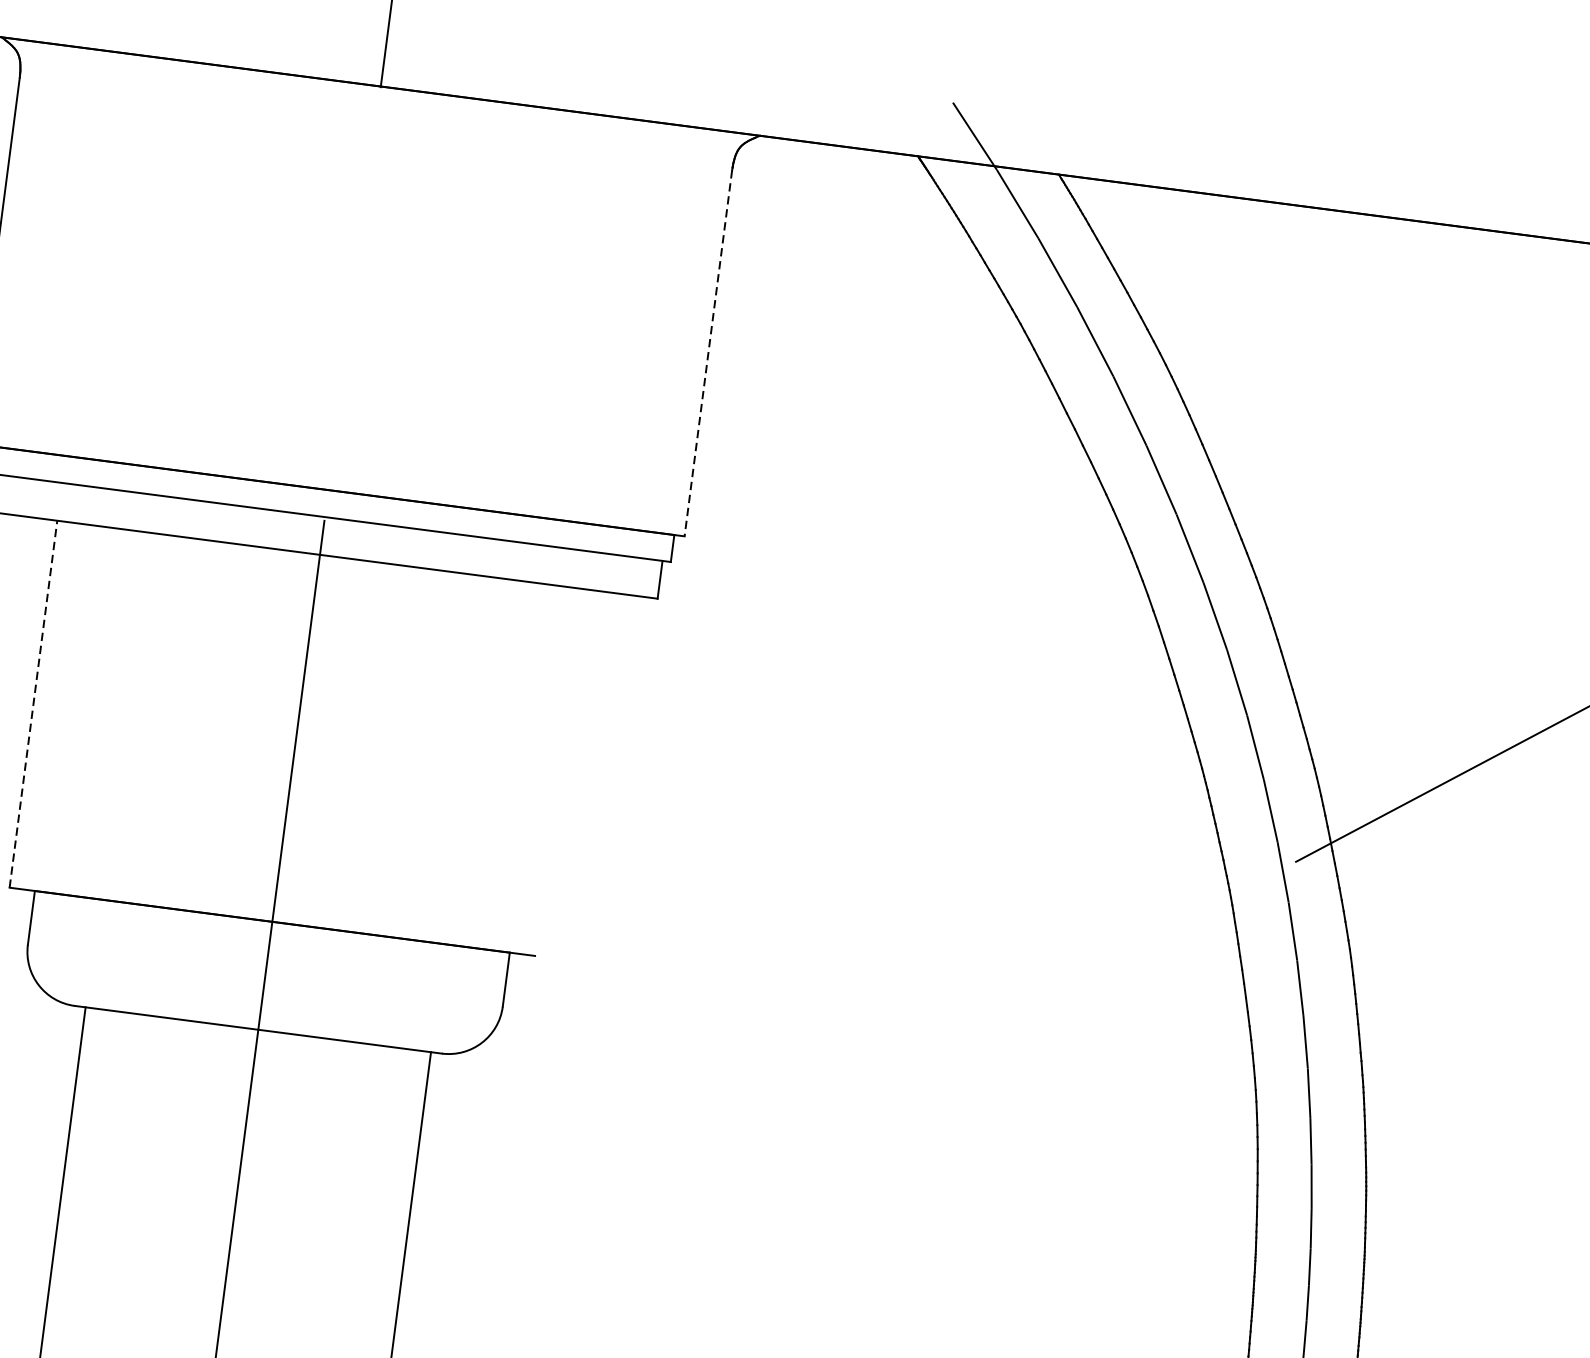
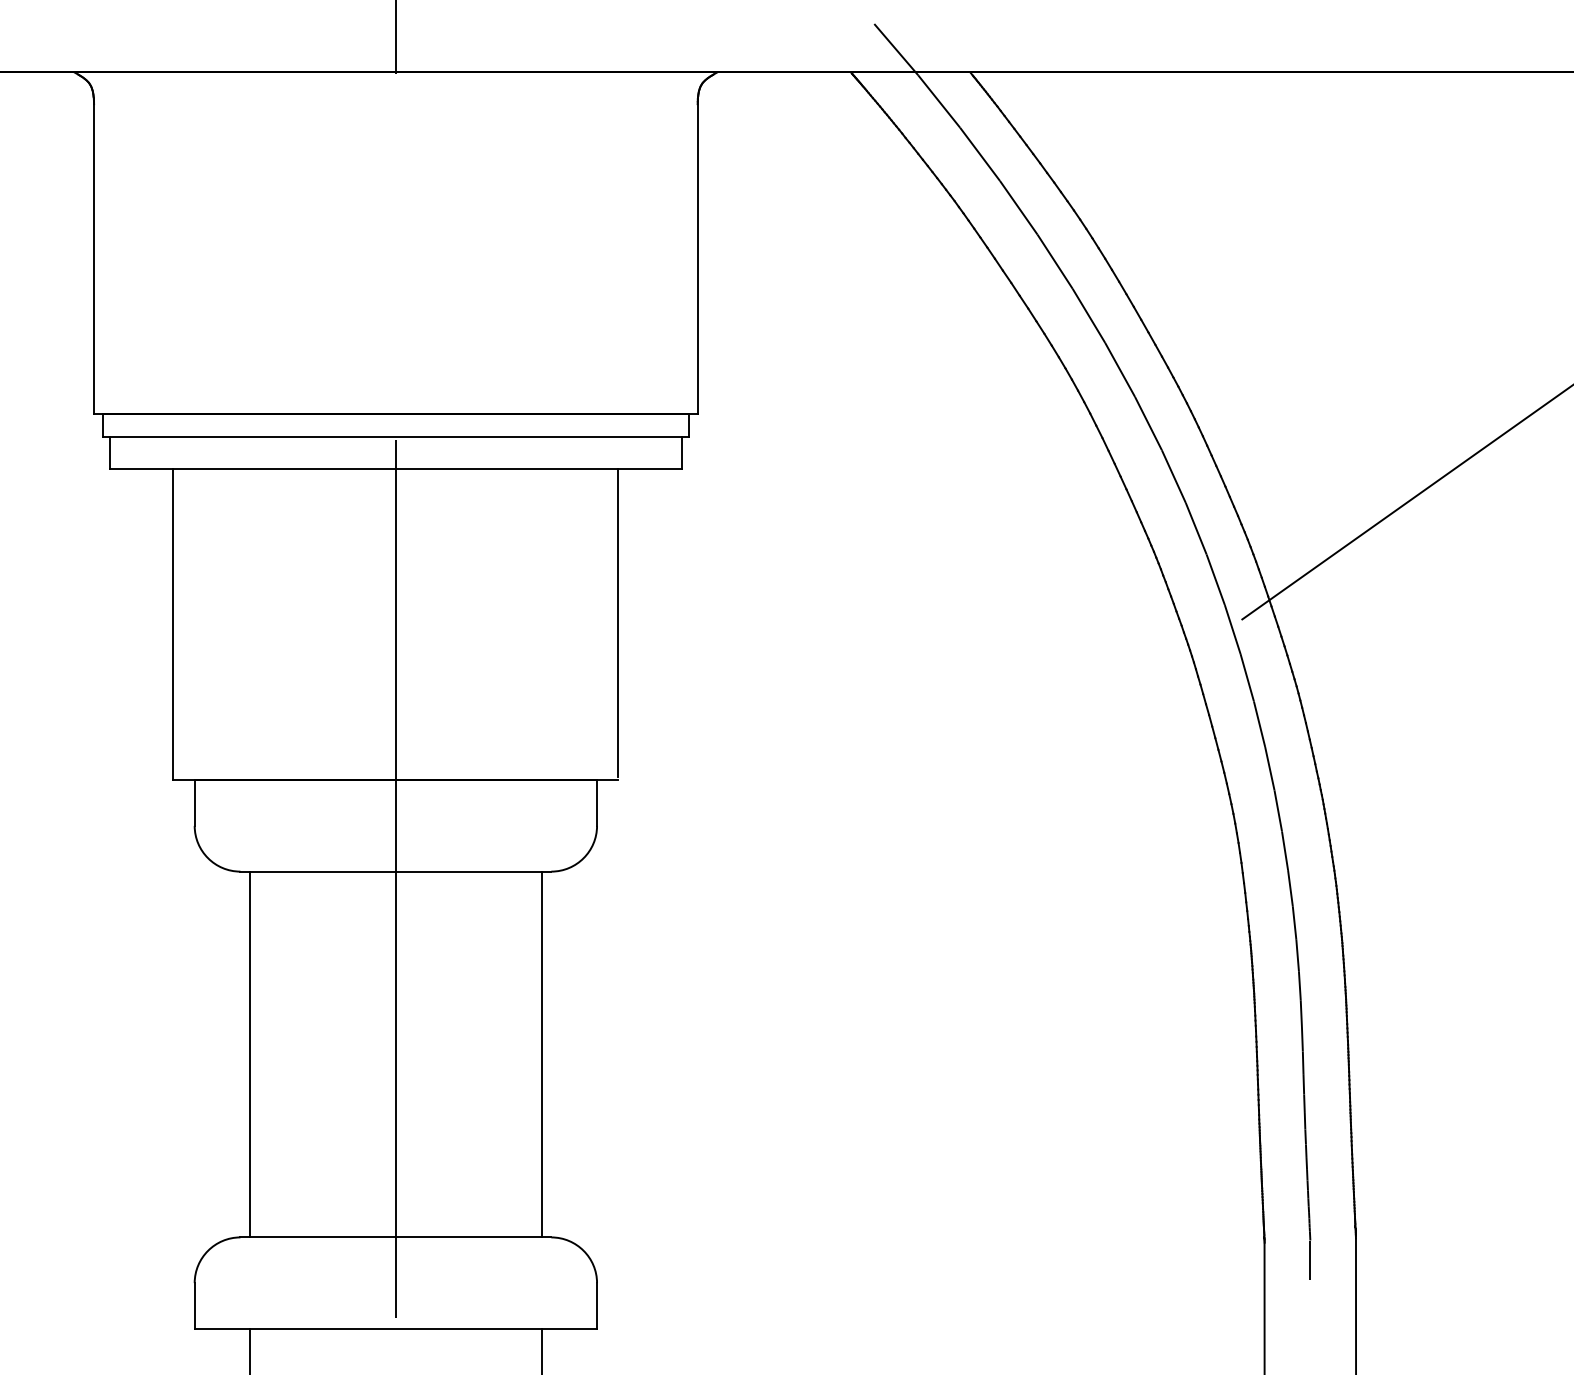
line: (708, 353) -> (697, 259), dashed -> solid
line: (33, 703) -> (173, 624), dashed -> solid
line: (559, 769) -> (618, 622), added

